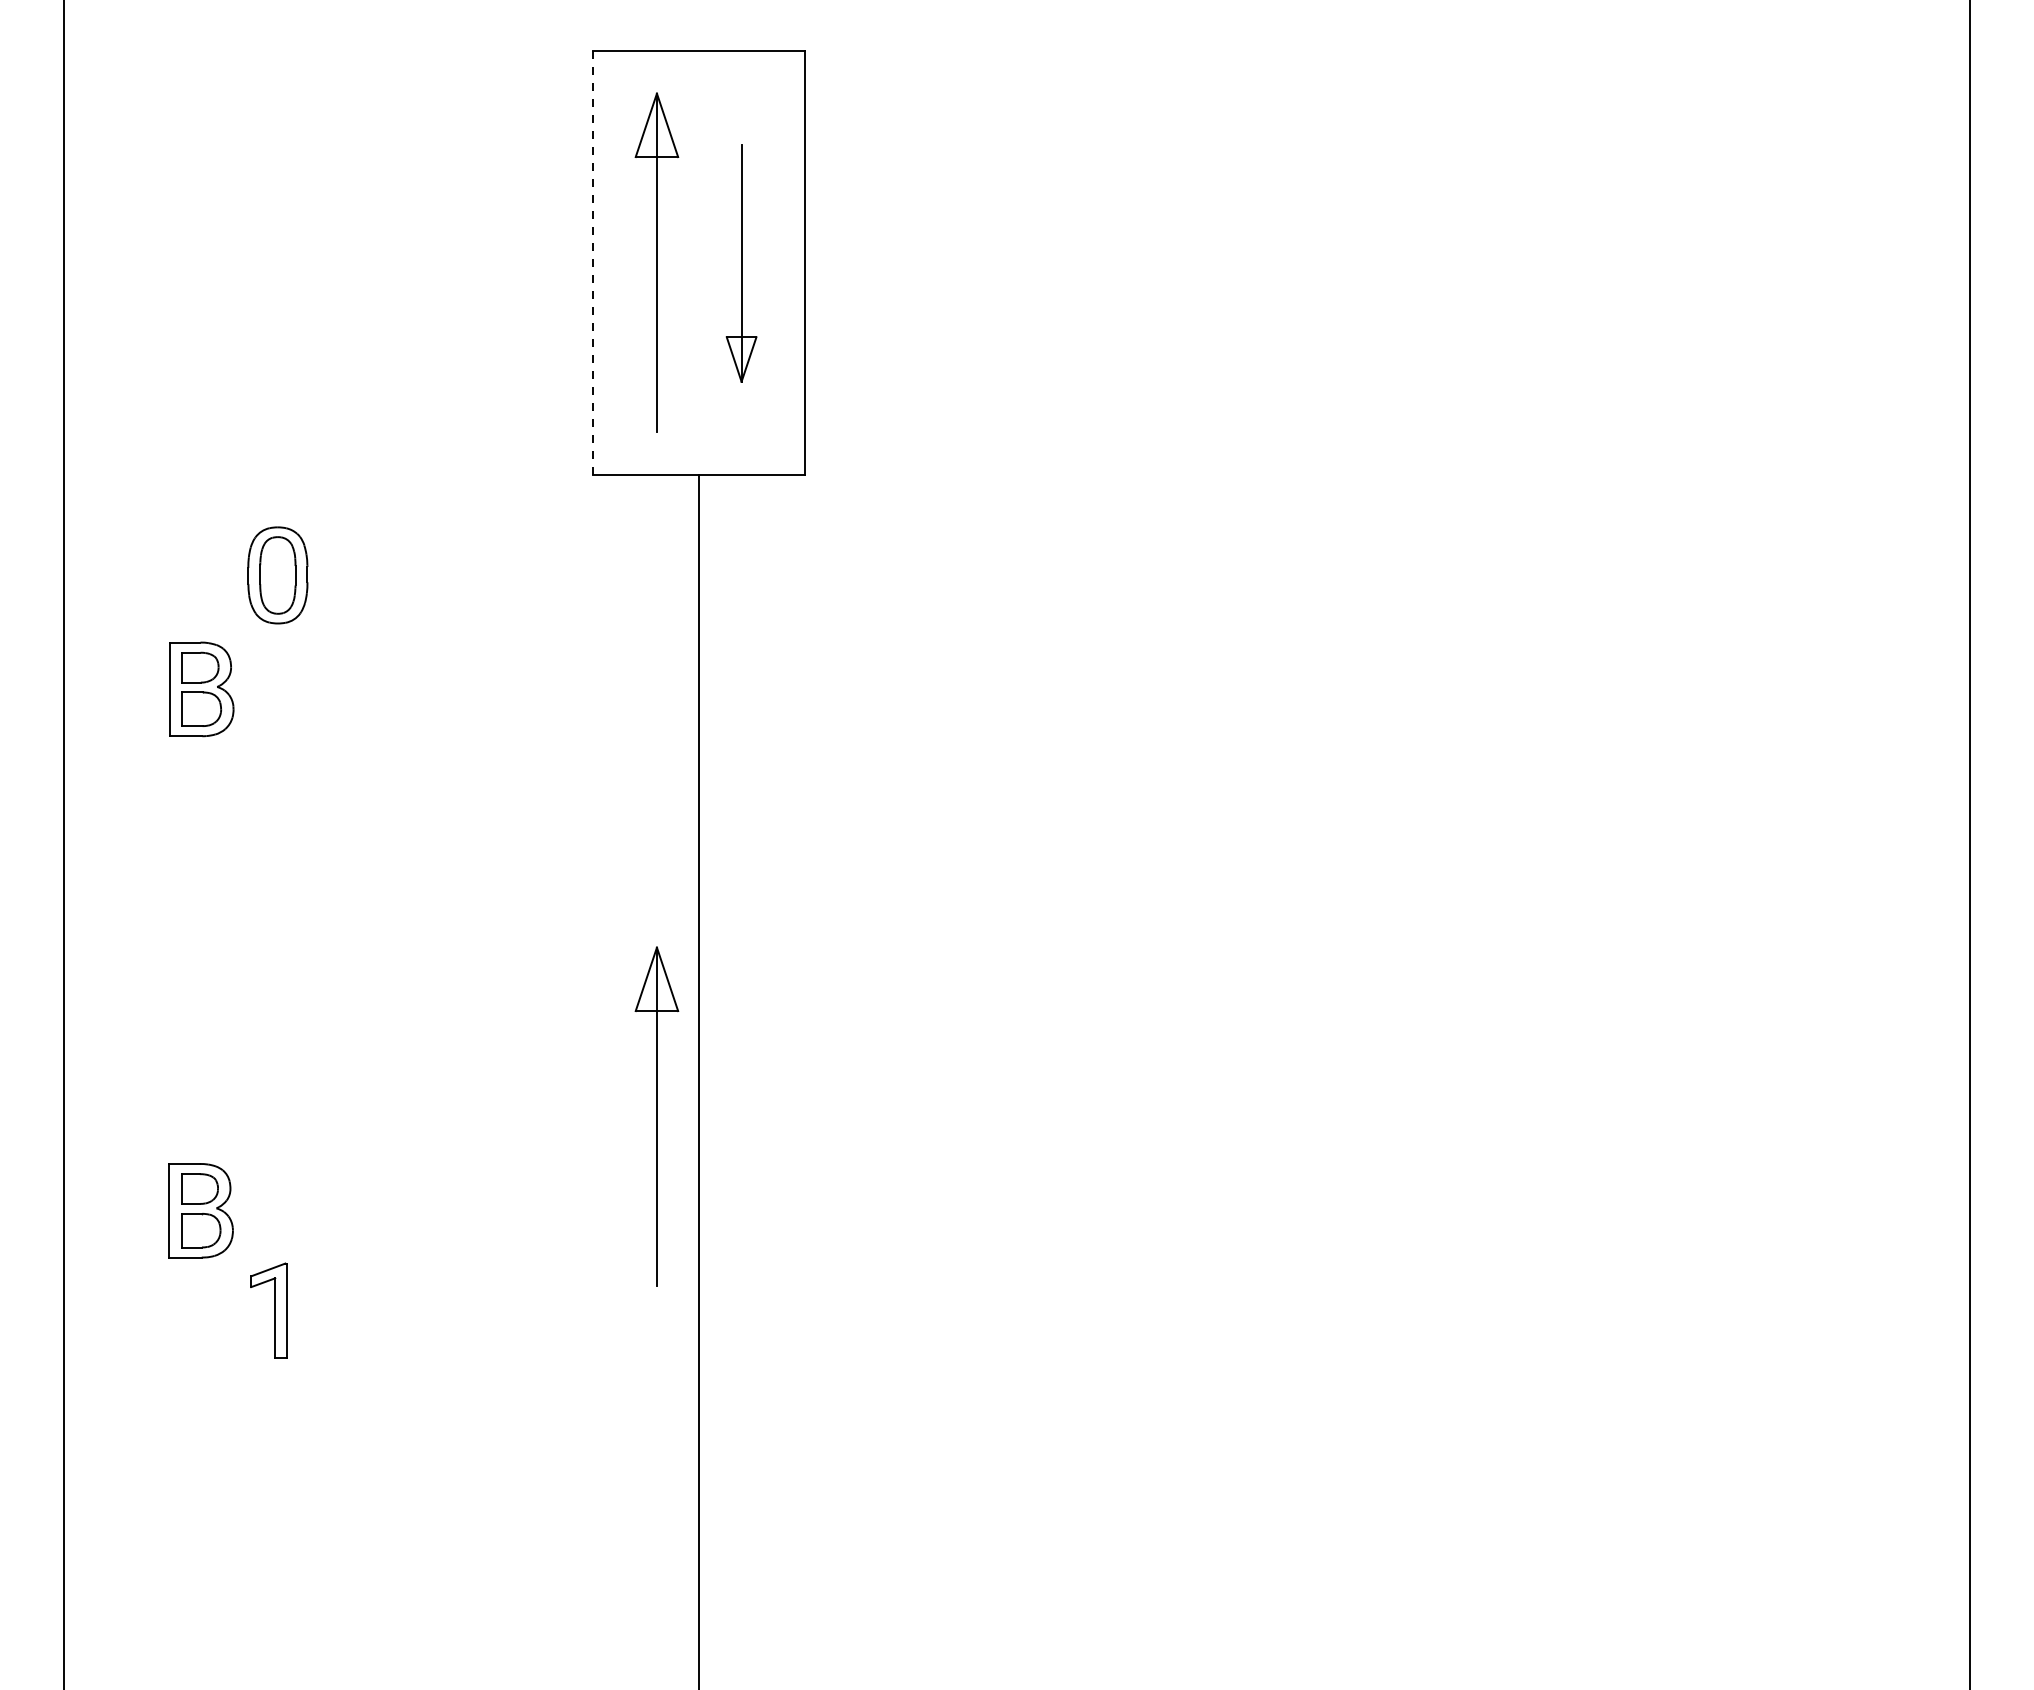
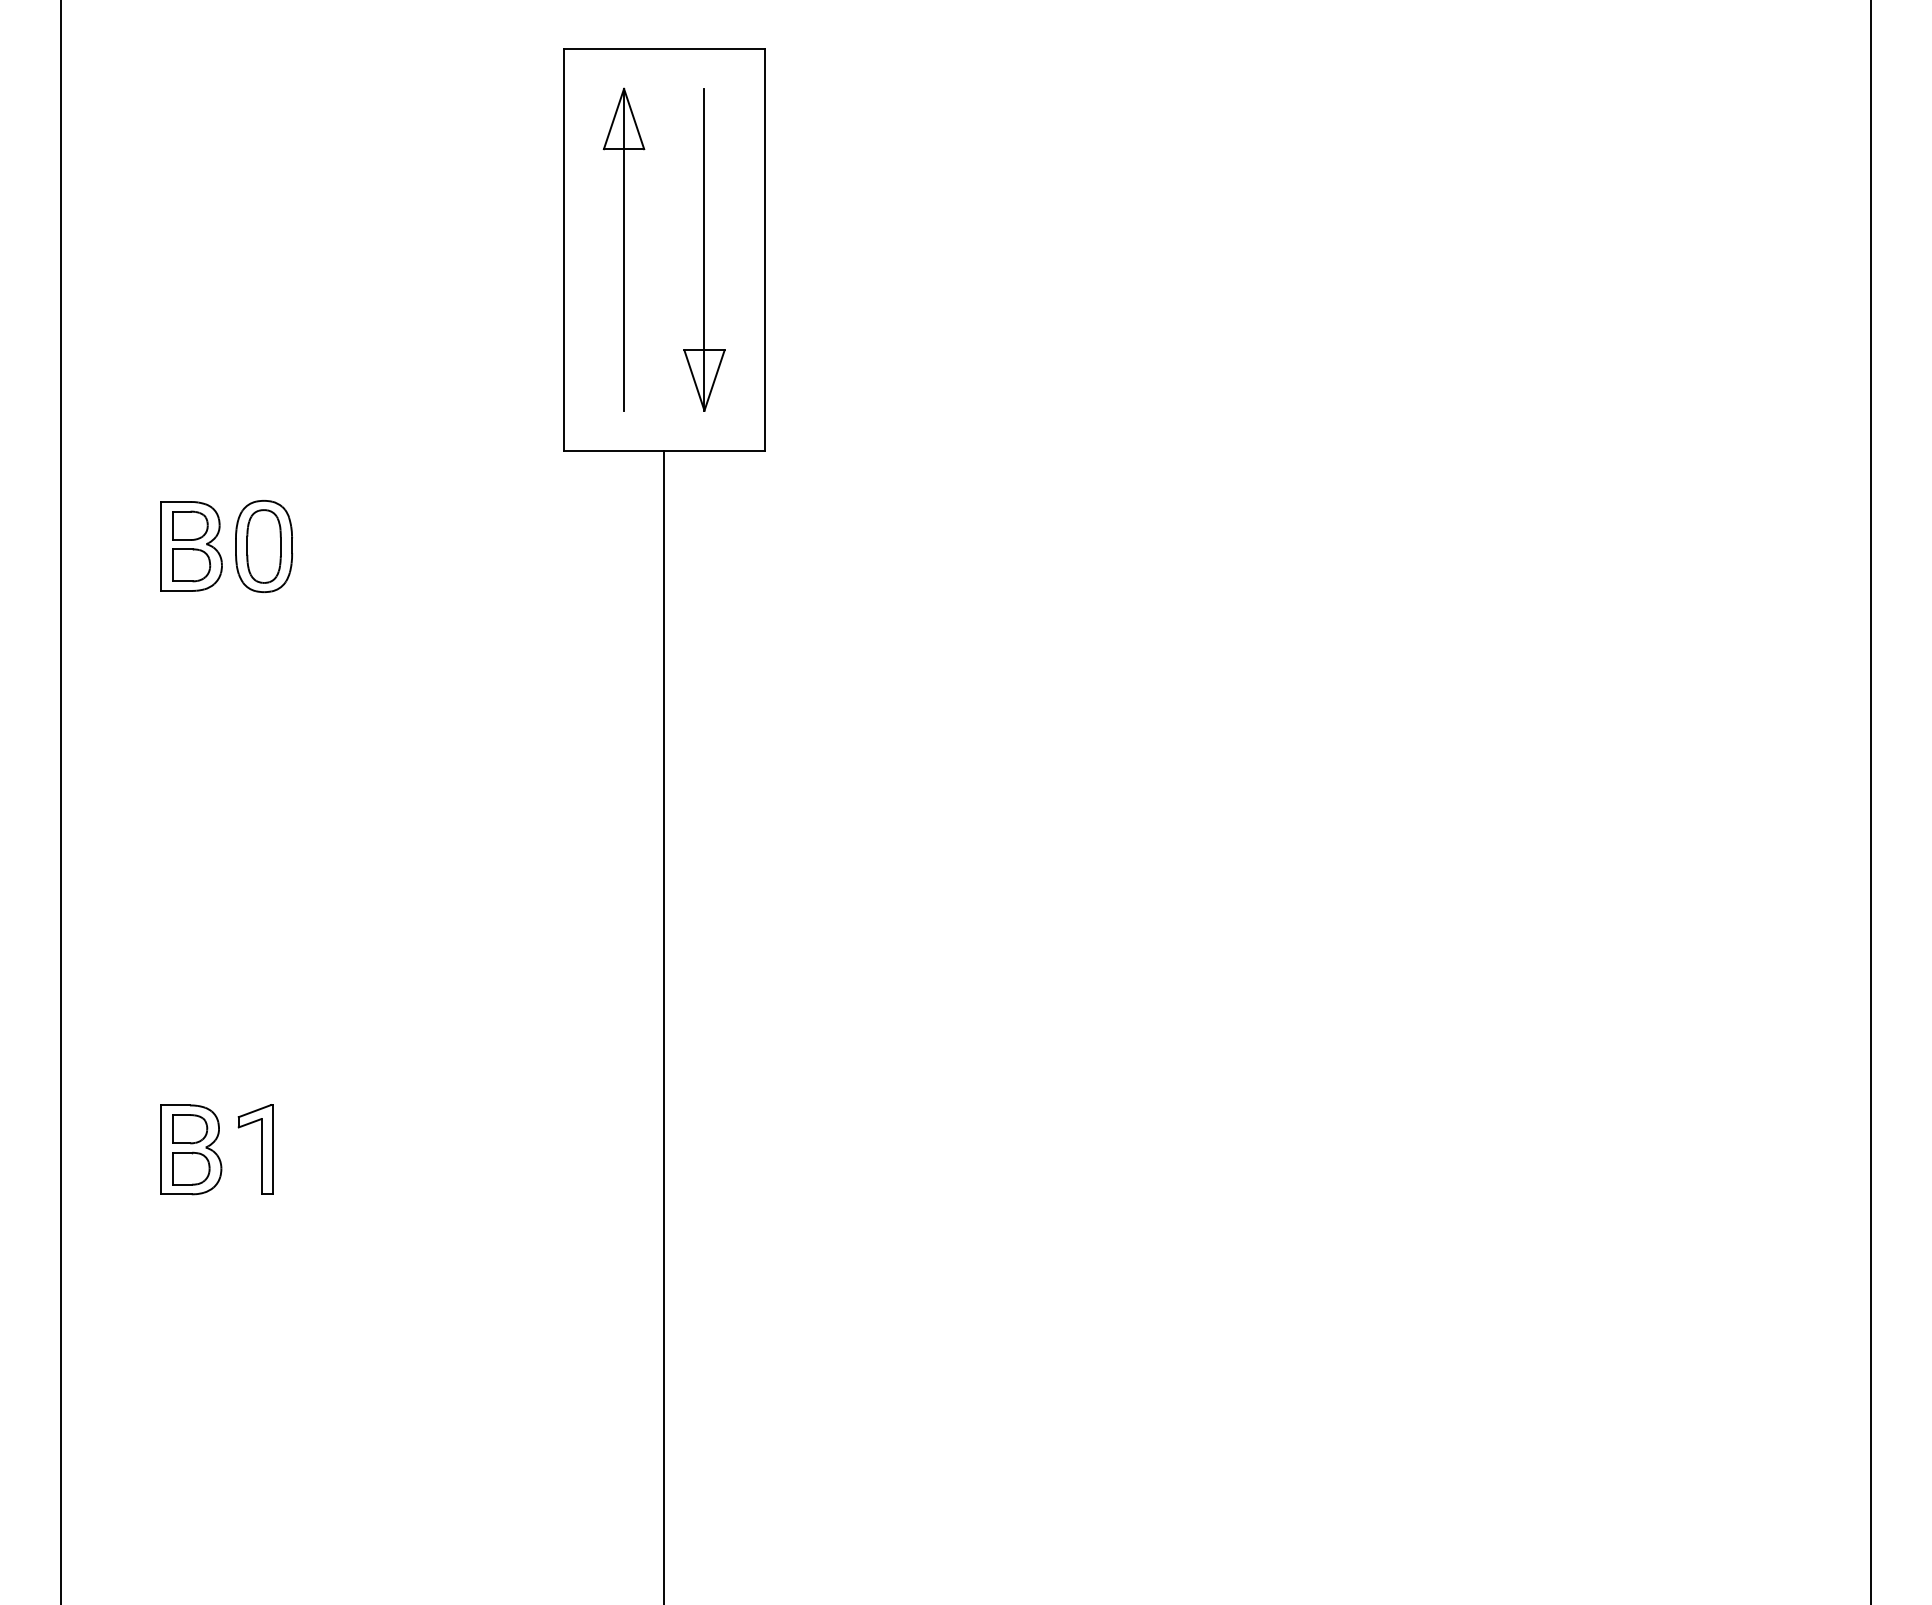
line: (593, 263) -> (563, 250), dashed -> solid
part: (741, 263) -> (704, 250), size x1.43
part: (201, 689) -> (191, 546), moved
part: (656, 1116) -> (623, 1060), removed
part: (268, 1310) -> (255, 1149), moved

